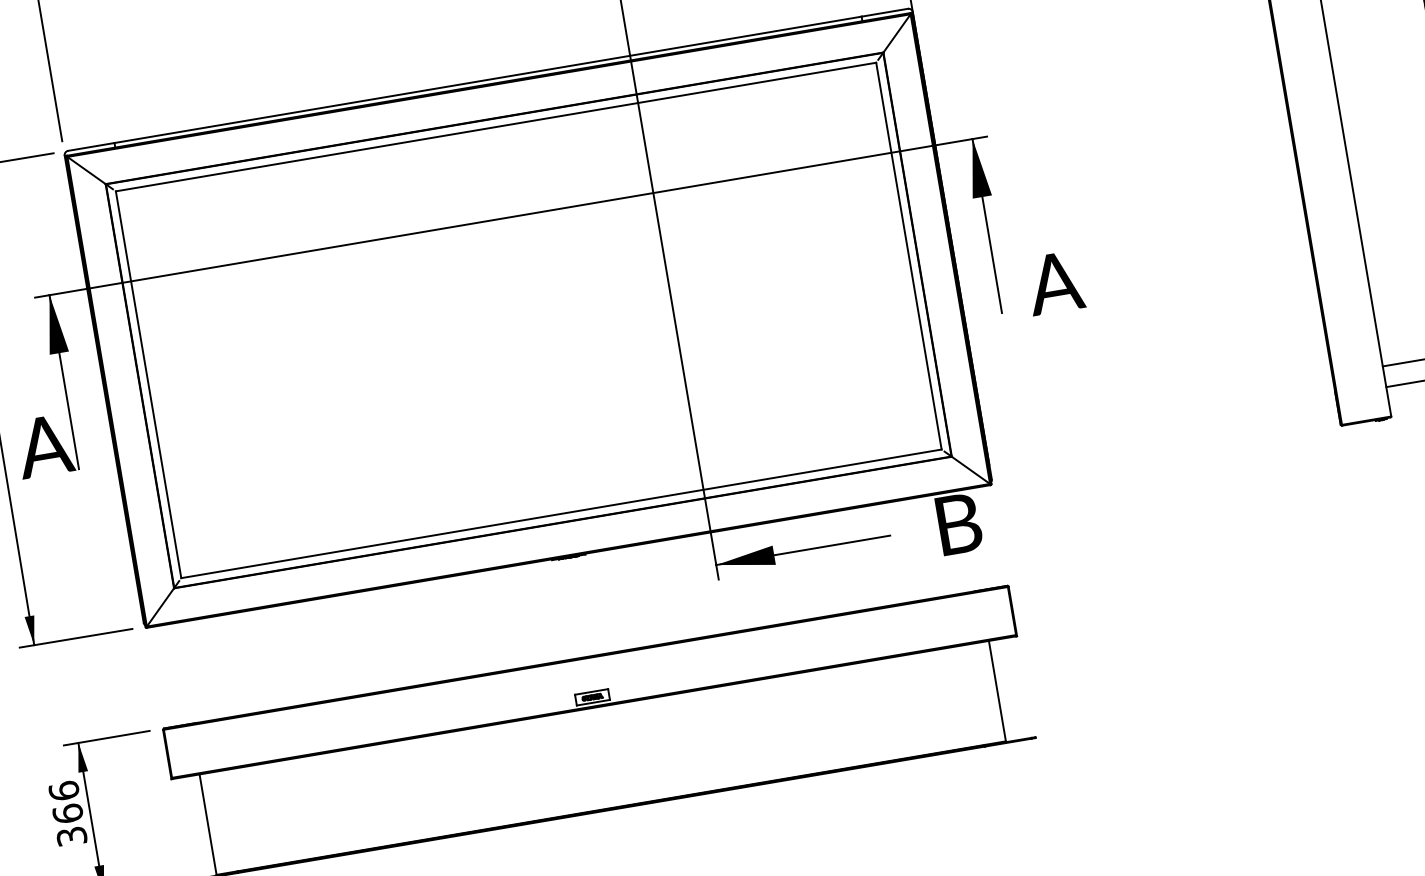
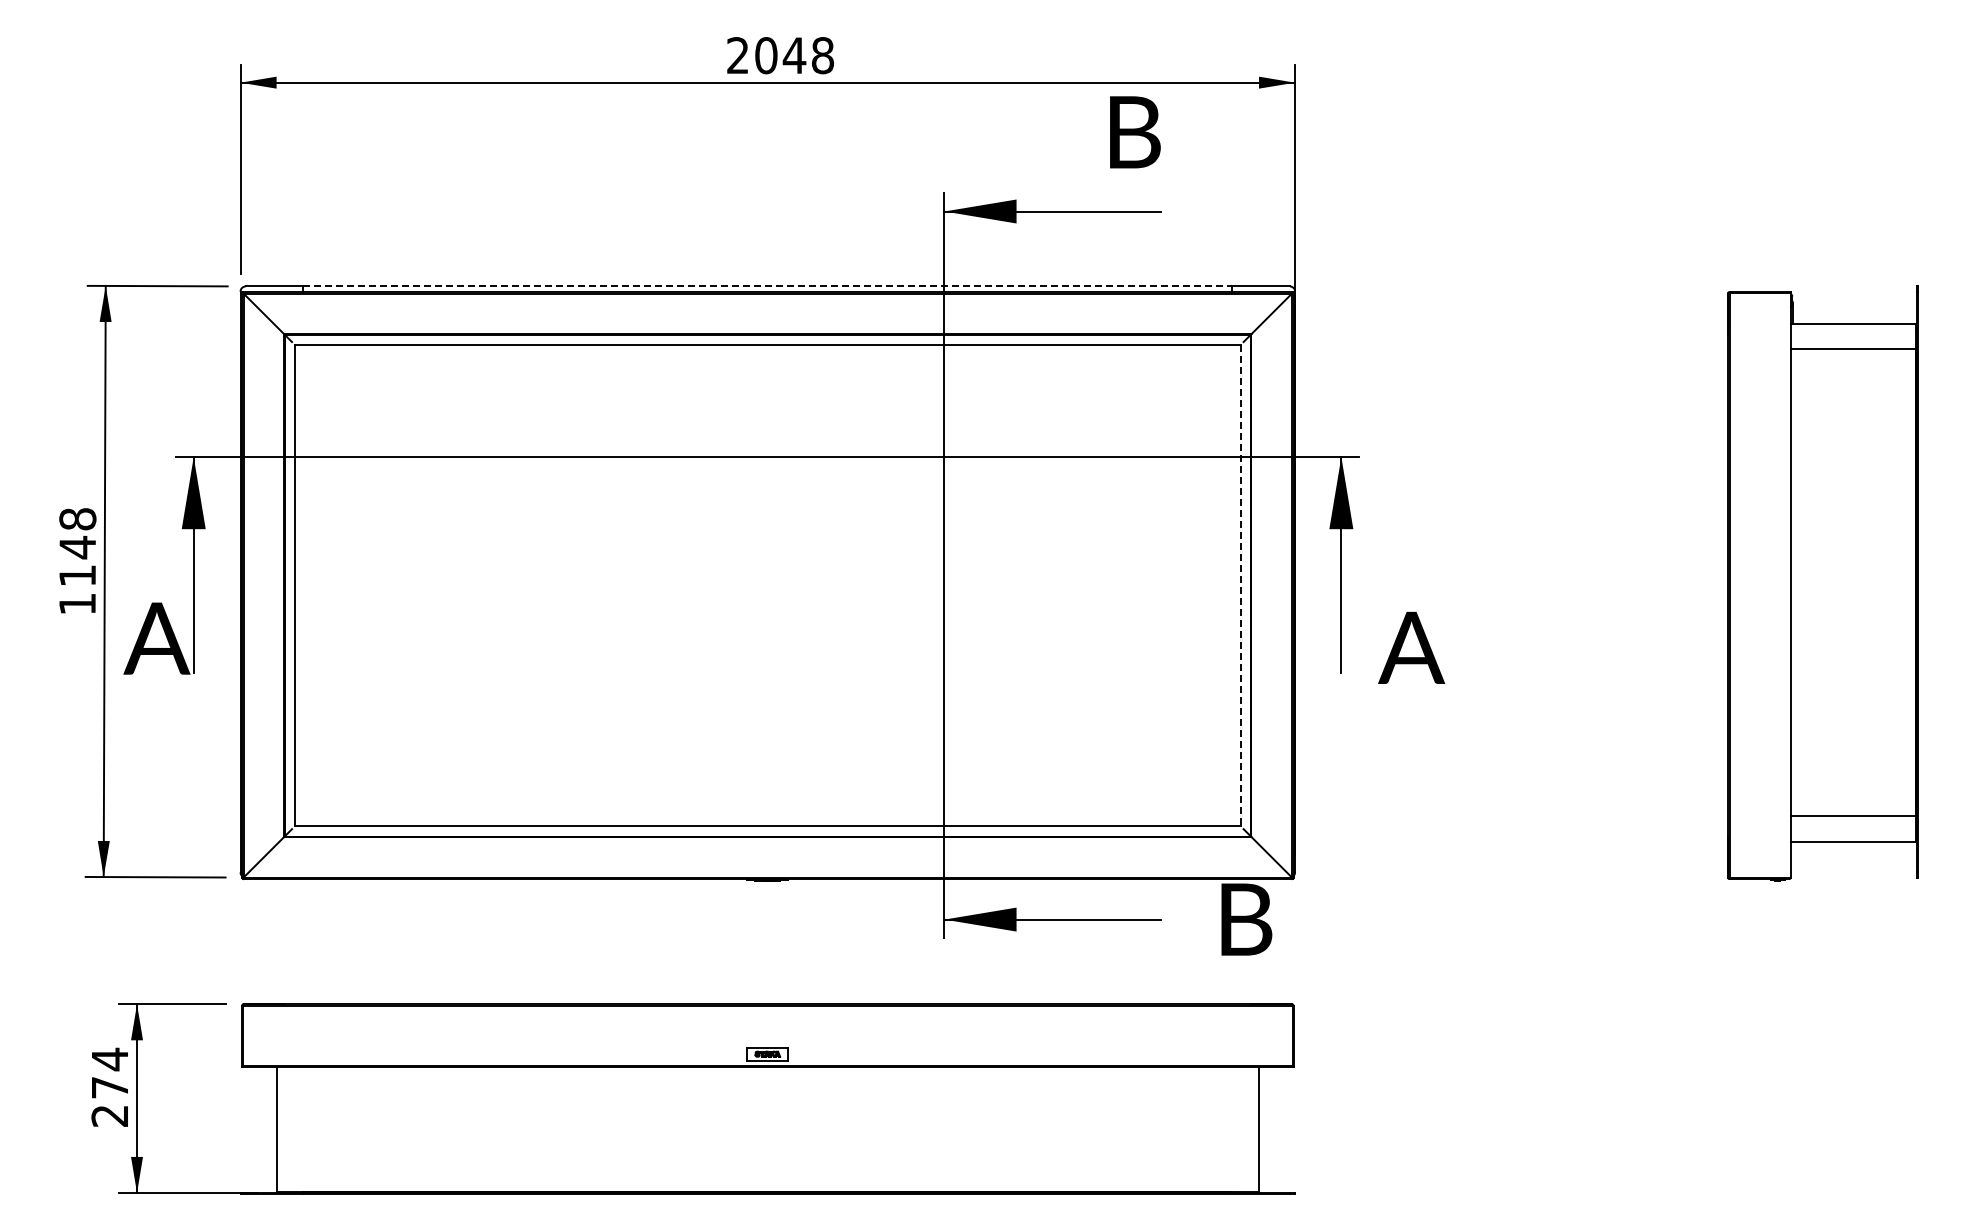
line: (488, 79) -> (768, 286), solid -> dashed
line: (909, 256) -> (1240, 586), solid -> dashed
text: (67, 812) -> (109, 1086), 366 -> 274

